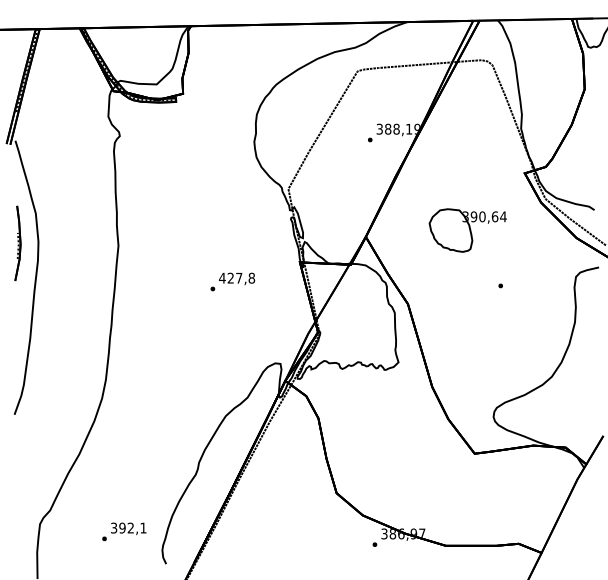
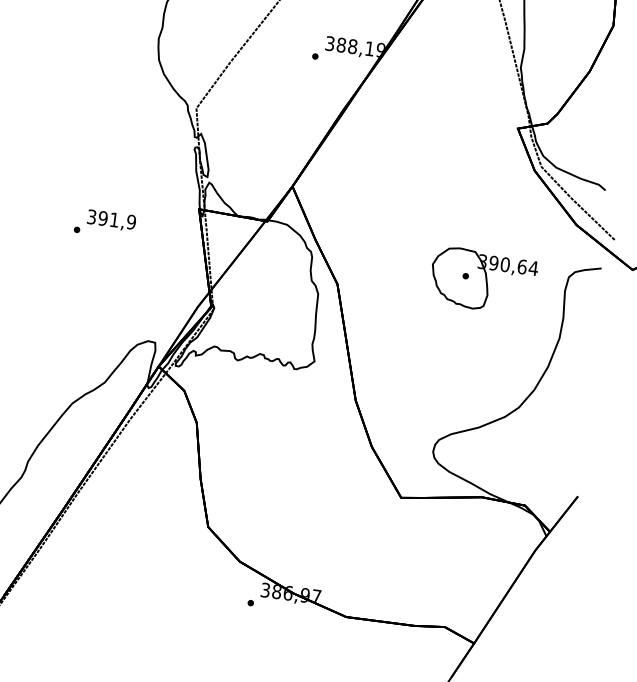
part: (467, 230) -> (482, 280), moved
text: (237, 277) -> (112, 218), 427,8 -> 391,9

